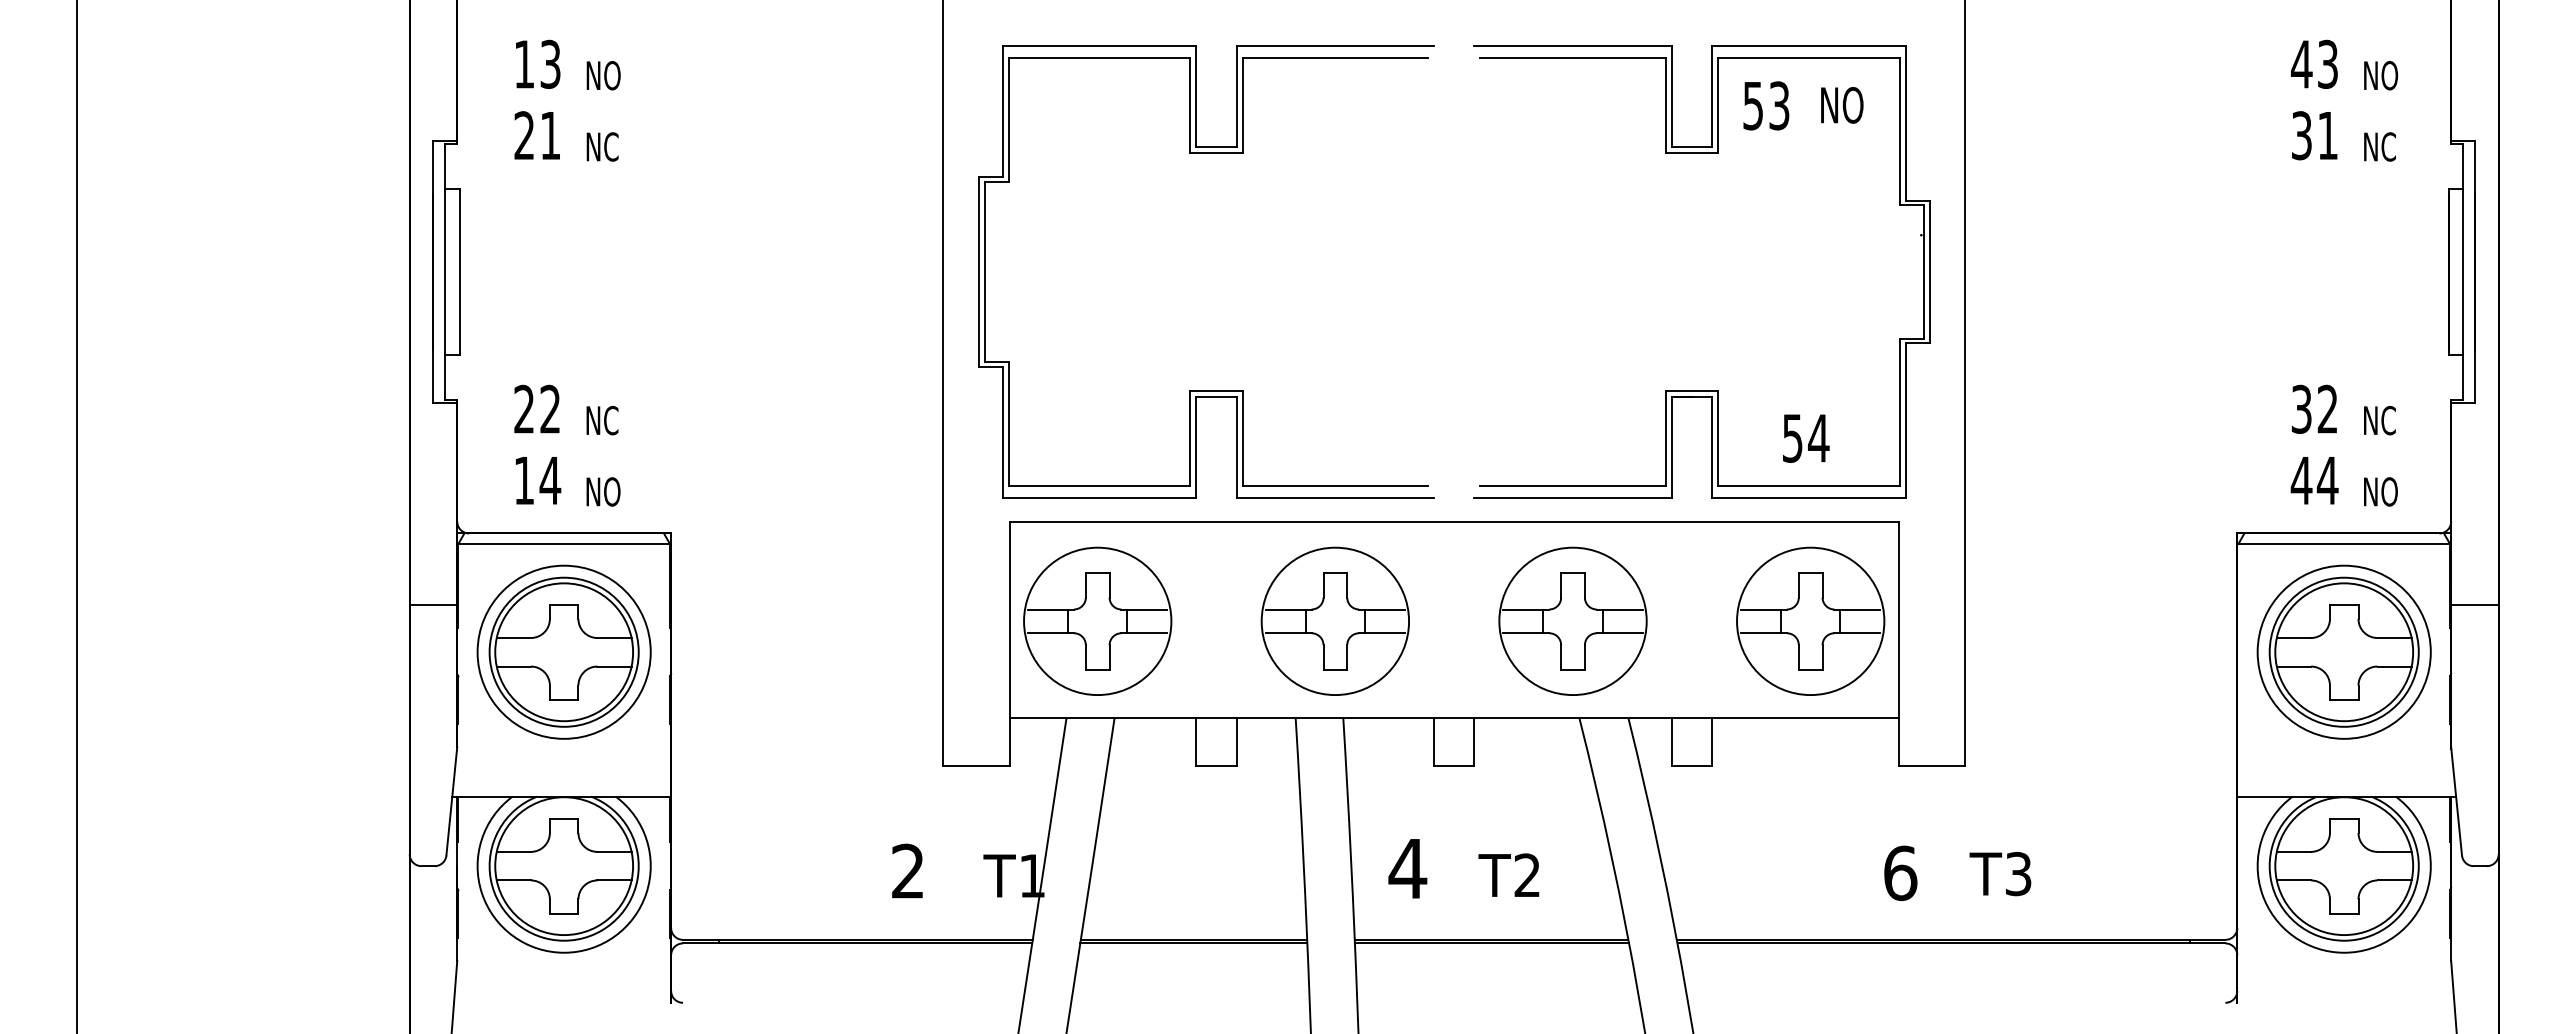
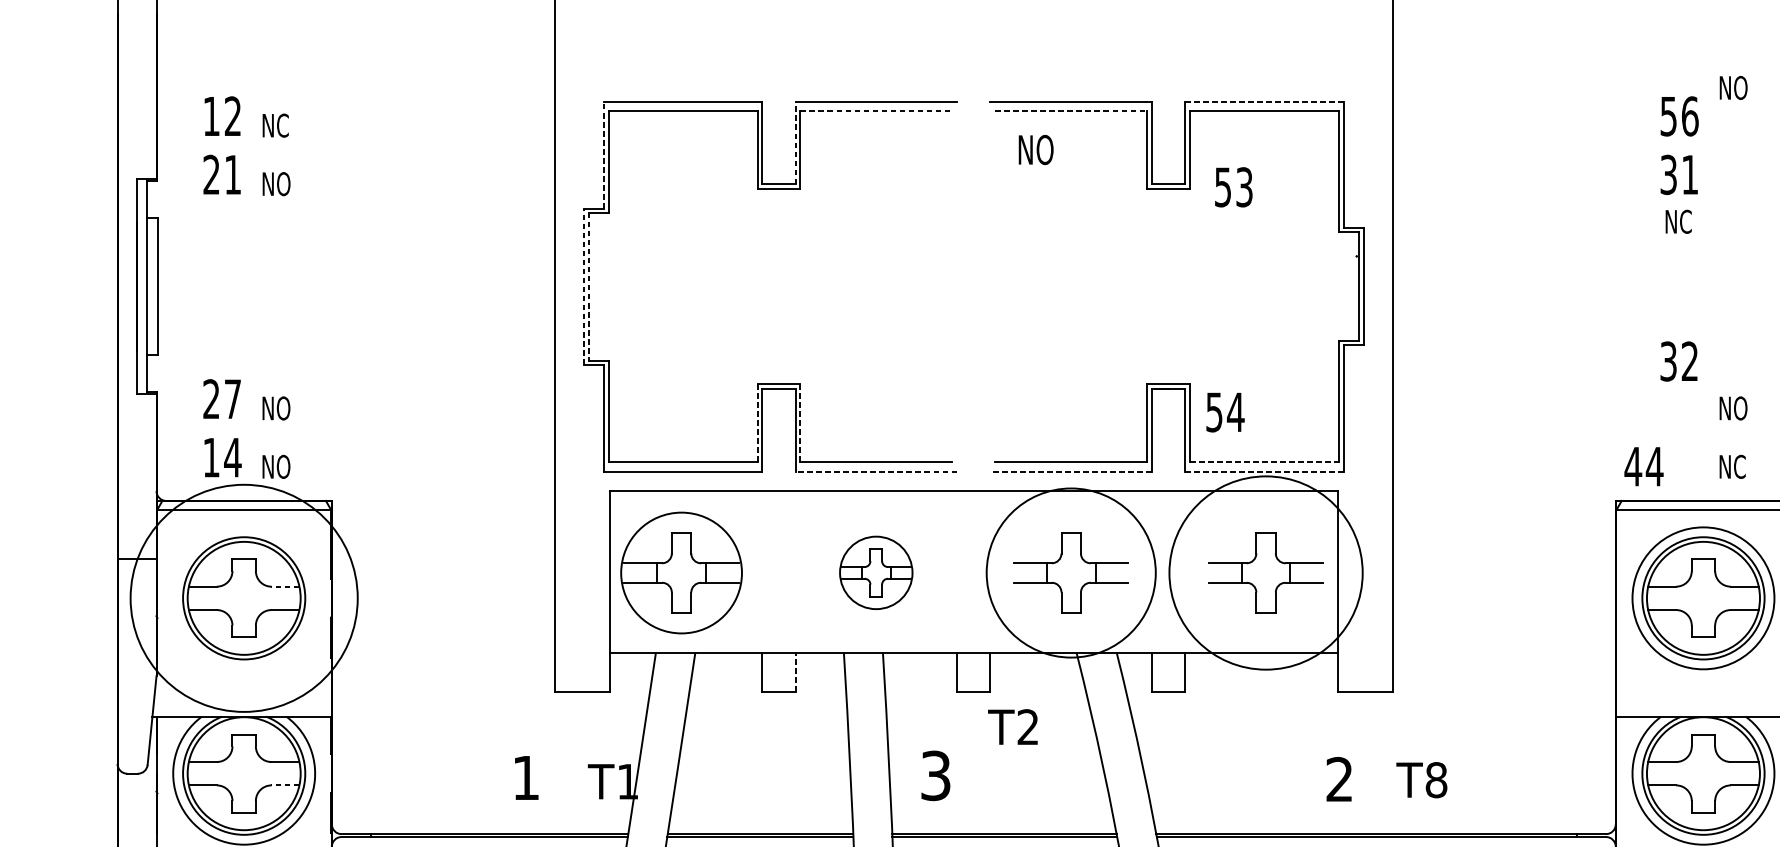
line: (1808, 46) -> (1264, 101), solid -> dashed
line: (1335, 58) -> (876, 111), solid -> dashed
line: (1573, 58) -> (1071, 111), solid -> dashed
text: (550, 64) -> (232, 116), 13 -> 12
text: (2314, 64) -> (1679, 116), 43 -> 56
text: (614, 75) -> (285, 125), NO -> NC
text: (2381, 75) -> (1734, 87), moved
line: (1236, 96) -> (795, 142), solid -> dashed
text: (1766, 105) -> (1233, 187), moved
text: (1842, 105) -> (1036, 150), moved
line: (1002, 111) -> (603, 155), solid -> dashed
text: (614, 146) -> (285, 183), NC -> NO
text: (2379, 146) -> (1678, 221), moved
line: (978, 271) -> (583, 286), solid -> dashed
line: (984, 272) -> (588, 287), solid -> dashed
text: (550, 408) -> (232, 398), 22 -> 27
text: (2313, 408) -> (1678, 360), moved
text: (614, 420) -> (285, 408), NC -> NO
text: (2391, 420) -> (1742, 408), NC -> NO
line: (1190, 438) -> (757, 423), solid -> dashed
line: (1242, 438) -> (800, 423), solid -> dashed
text: (1806, 438) -> (1225, 412), moved
text: (2314, 480) -> (1643, 466), moved
line: (1808, 485) -> (1264, 461), solid -> dashed
text: (2391, 491) -> (1742, 466), NO -> NC
line: (1335, 497) -> (876, 471), solid -> dashed
line: (1573, 497) -> (1071, 471), solid -> dashed
line: (1808, 497) -> (1264, 471), solid -> dashed
part: (1334, 620) -> (875, 572), size x0.6
circle: (1572, 621) -> (1070, 573), size x1.4
circle: (1810, 621) -> (1265, 573), size x1.6
line: (614, 638) -> (285, 587), solid -> dashed
circle: (563, 651) -> (243, 597), size x1.6
line: (1236, 742) -> (795, 672), solid -> dashed
text: (1407, 868) -> (935, 775), 4 -> 3
text: (907, 870) -> (525, 777), 2 -> 1
text: (1900, 873) -> (1339, 779), 6 -> 2
text: (1508, 874) -> (1012, 726), moved
text: (2018, 874) -> (1436, 780), T3 -> T8
line: (614, 880) -> (285, 785), solid -> dashed

